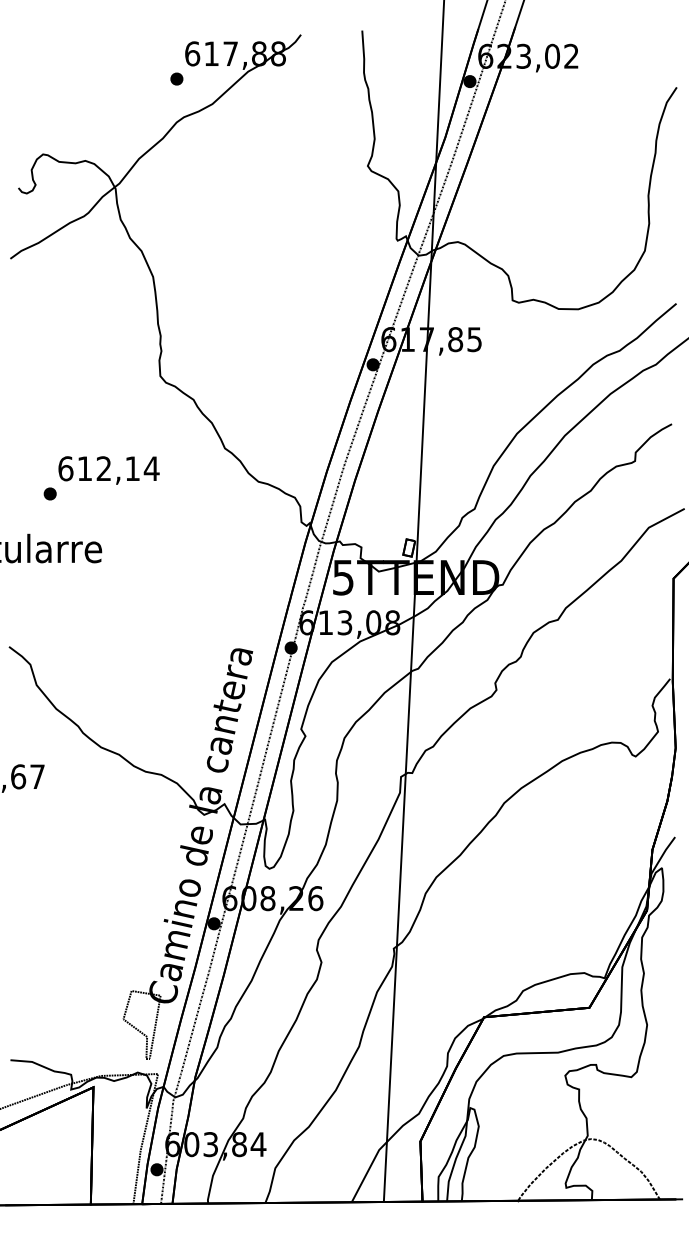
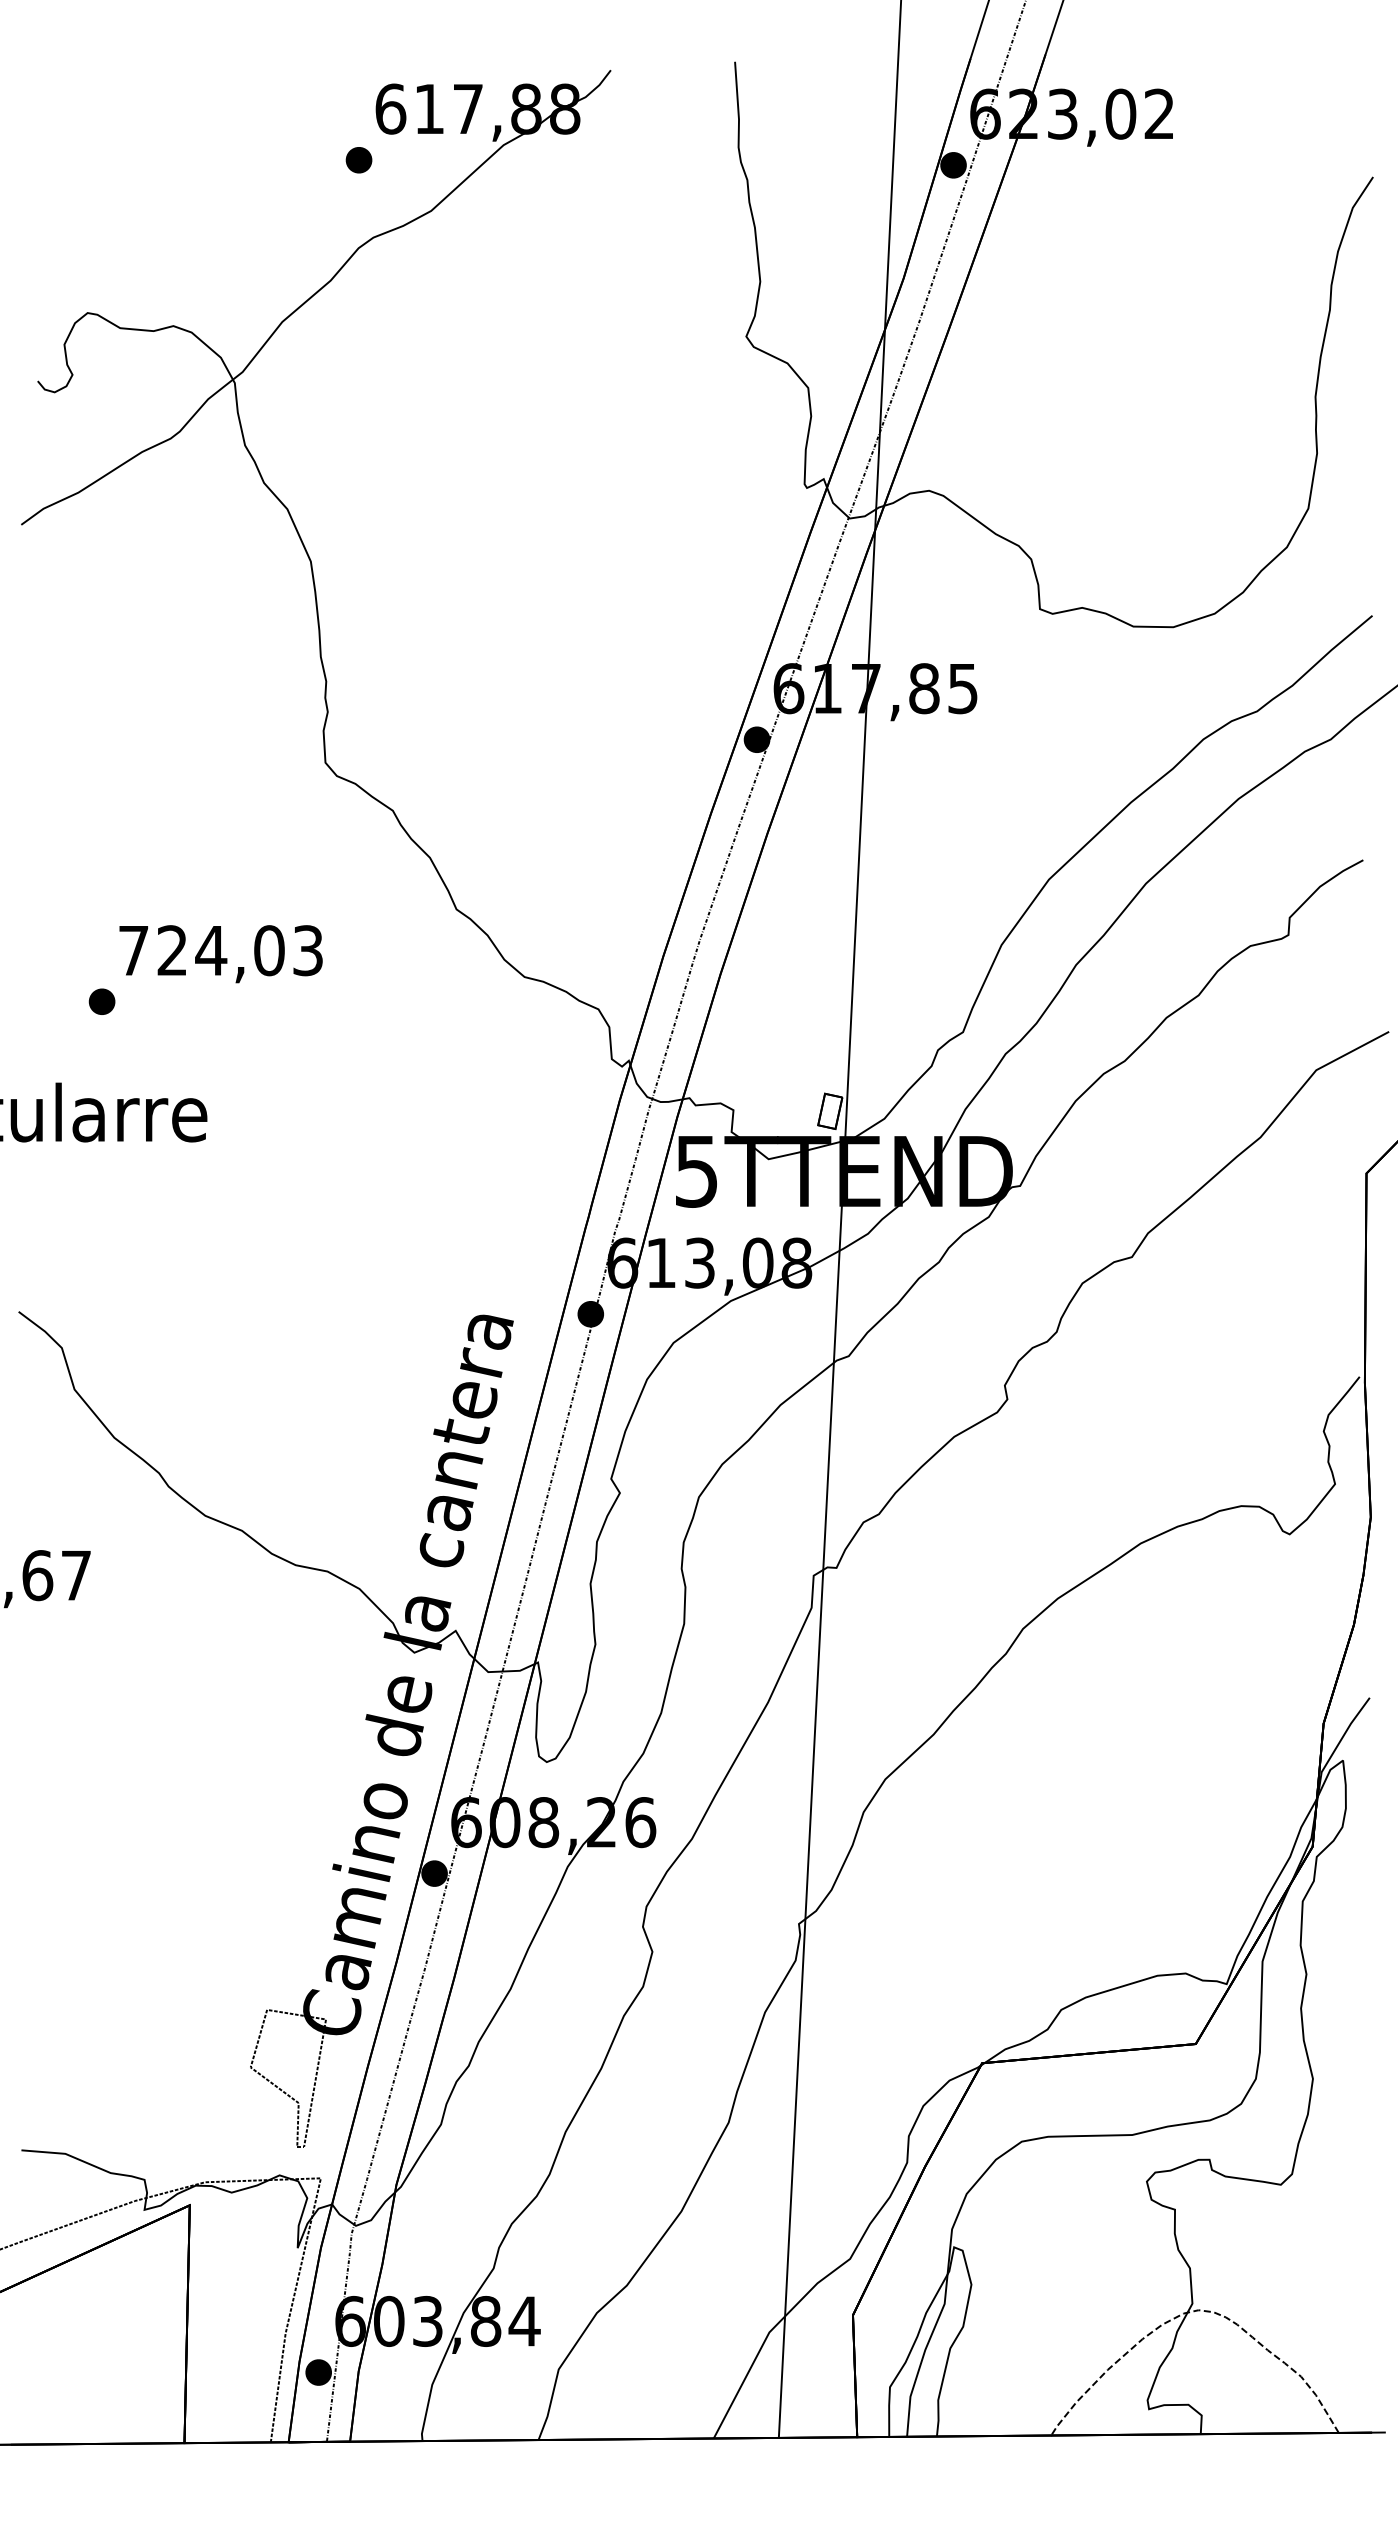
text: (108, 468) -> (220, 950), 612,14 -> 724,03

